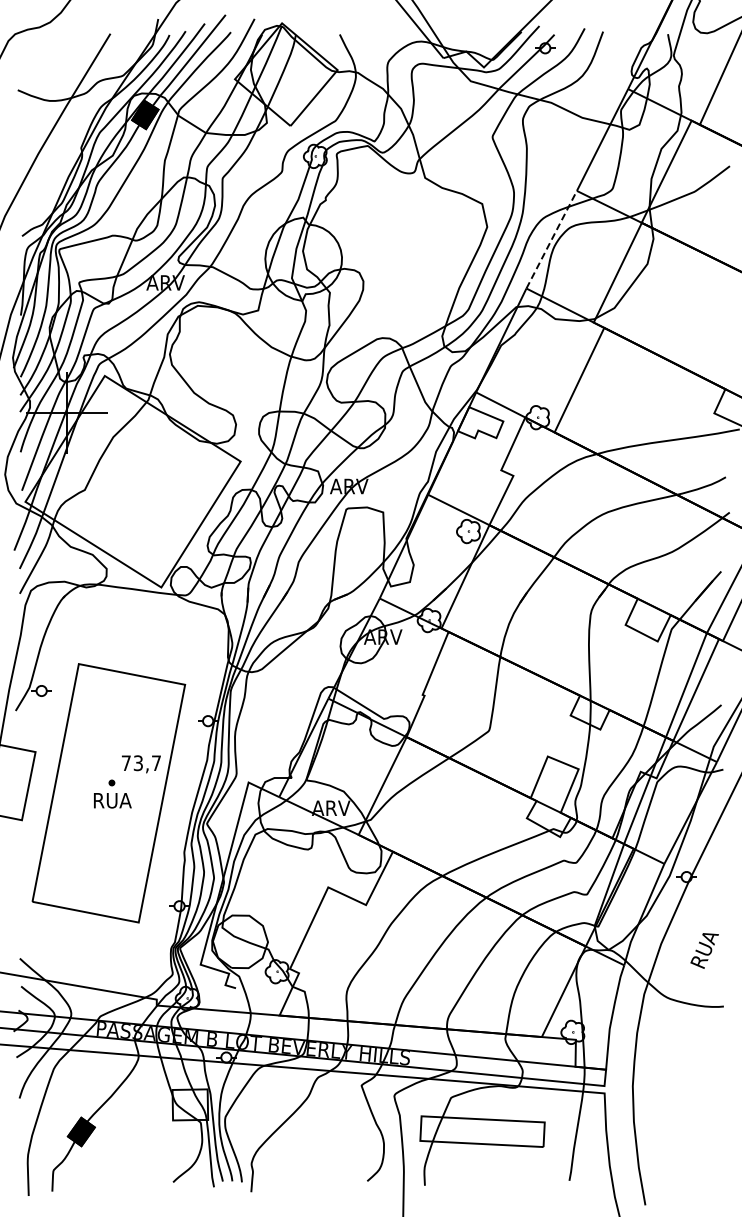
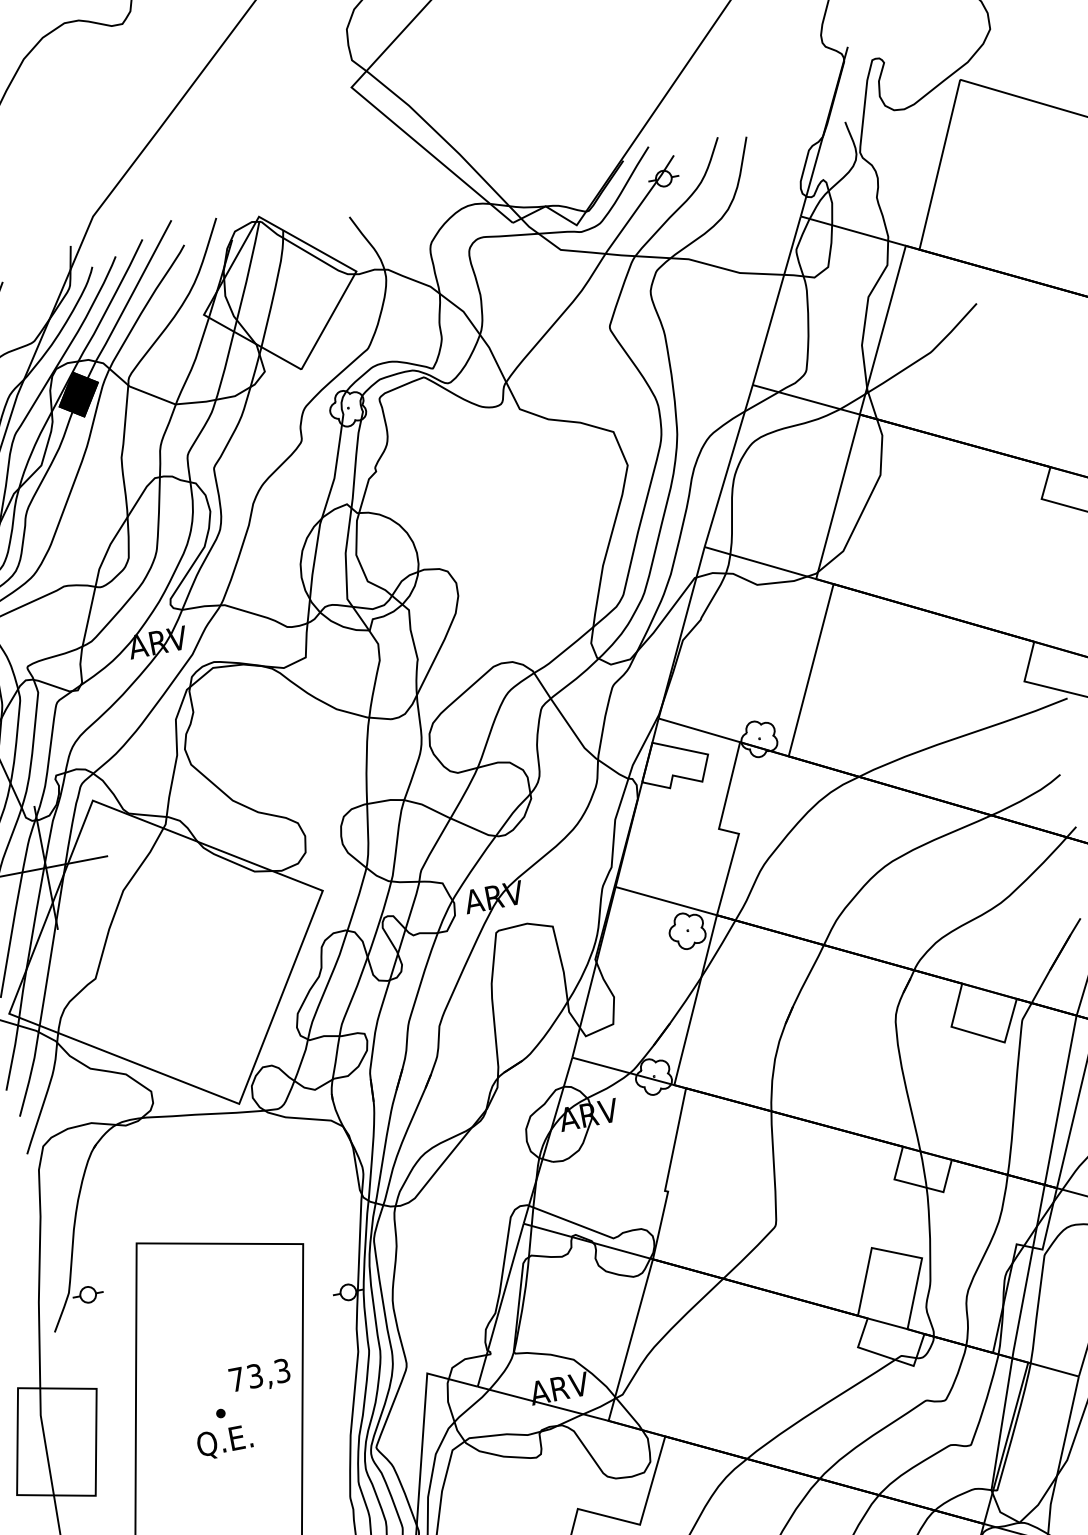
line: (551, 239) -> (728, 465), dashed -> solid
text: (156, 763) -> (282, 1371), 73,7 -> 73,3
text: (112, 801) -> (227, 1441), RUA -> Q.E.

